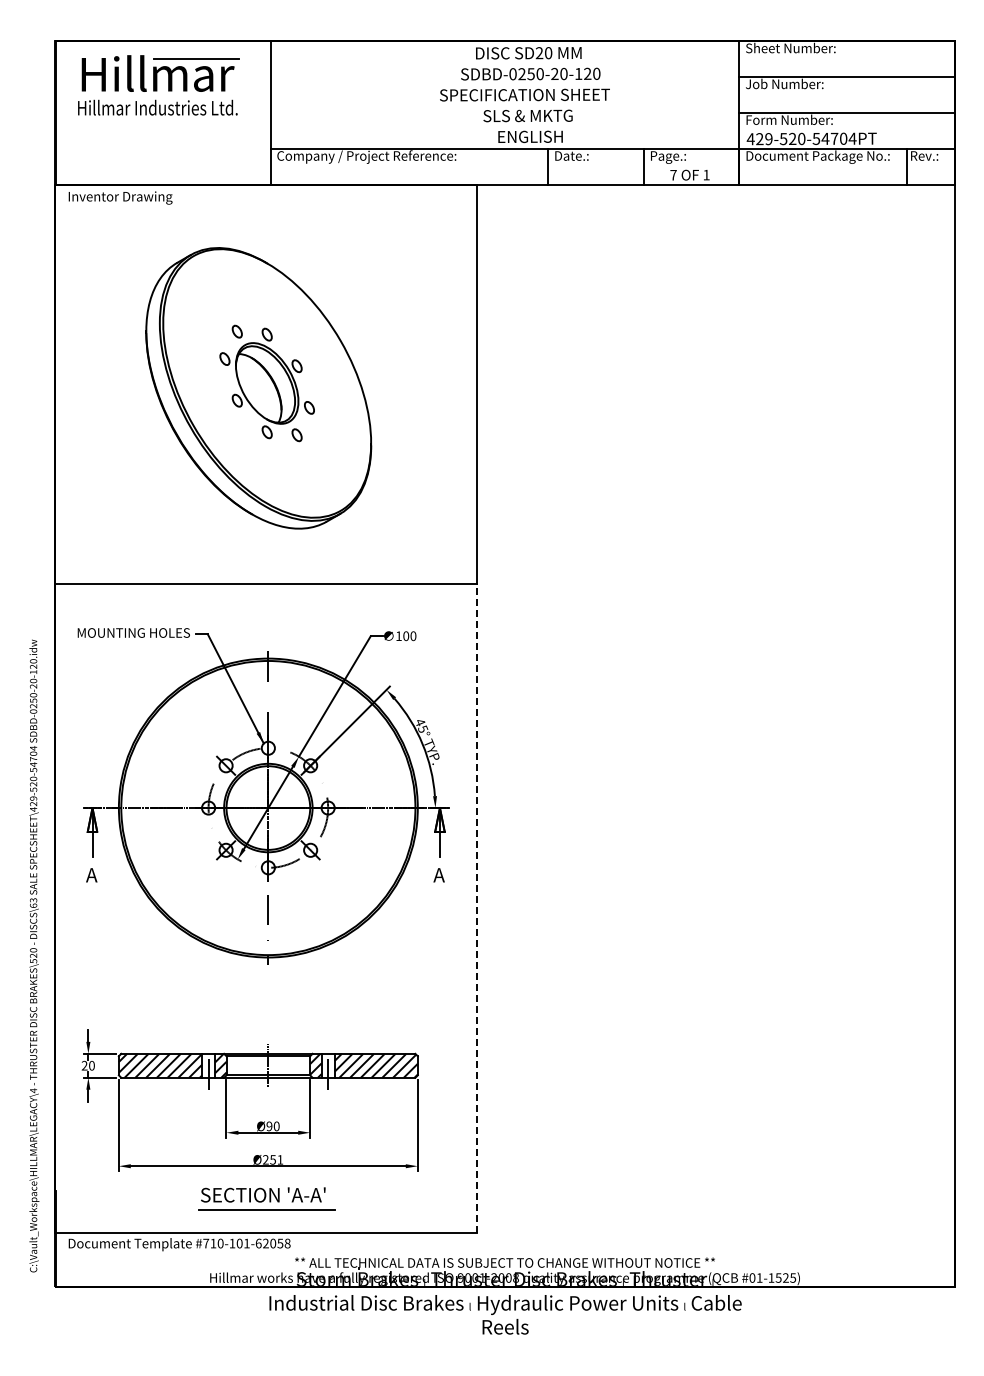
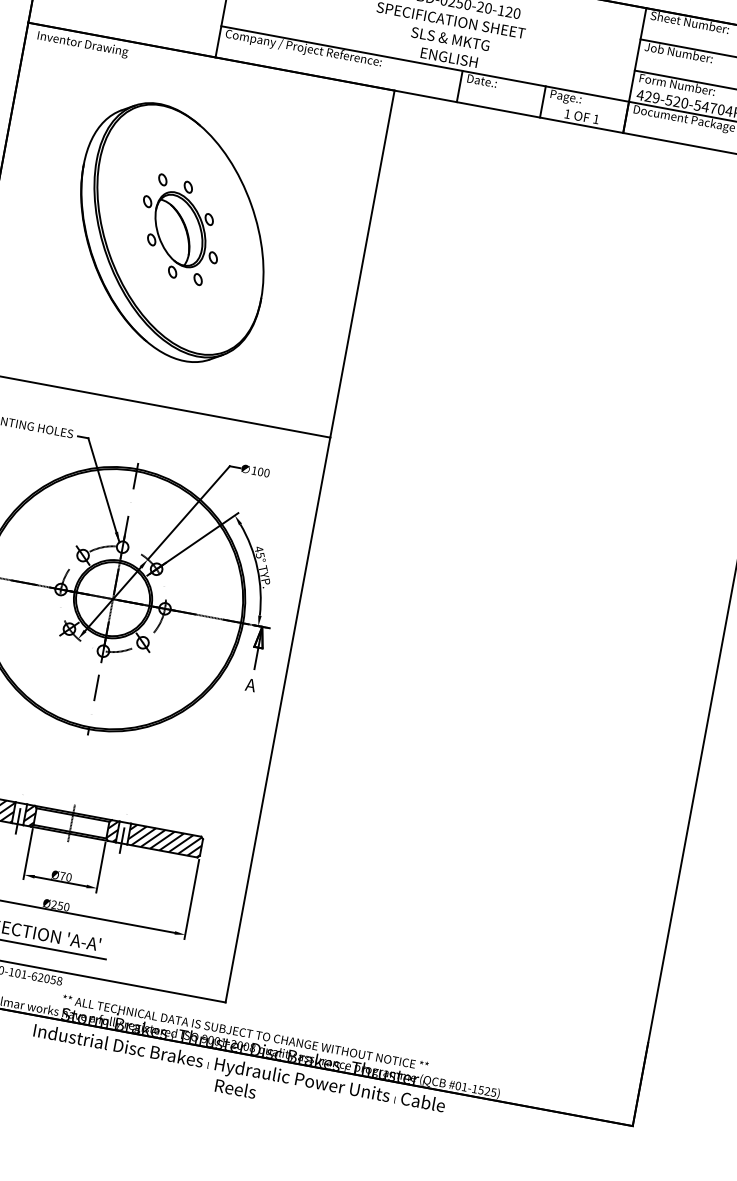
text: (673, 175) -> (567, 114), 7 -> 1
line: (476, 908) -> (277, 720), dashed -> solid
text: (269, 1126) -> (62, 876), Ø90 -> Ø70
text: (280, 1159) -> (66, 906), Ø251 -> Ø250

